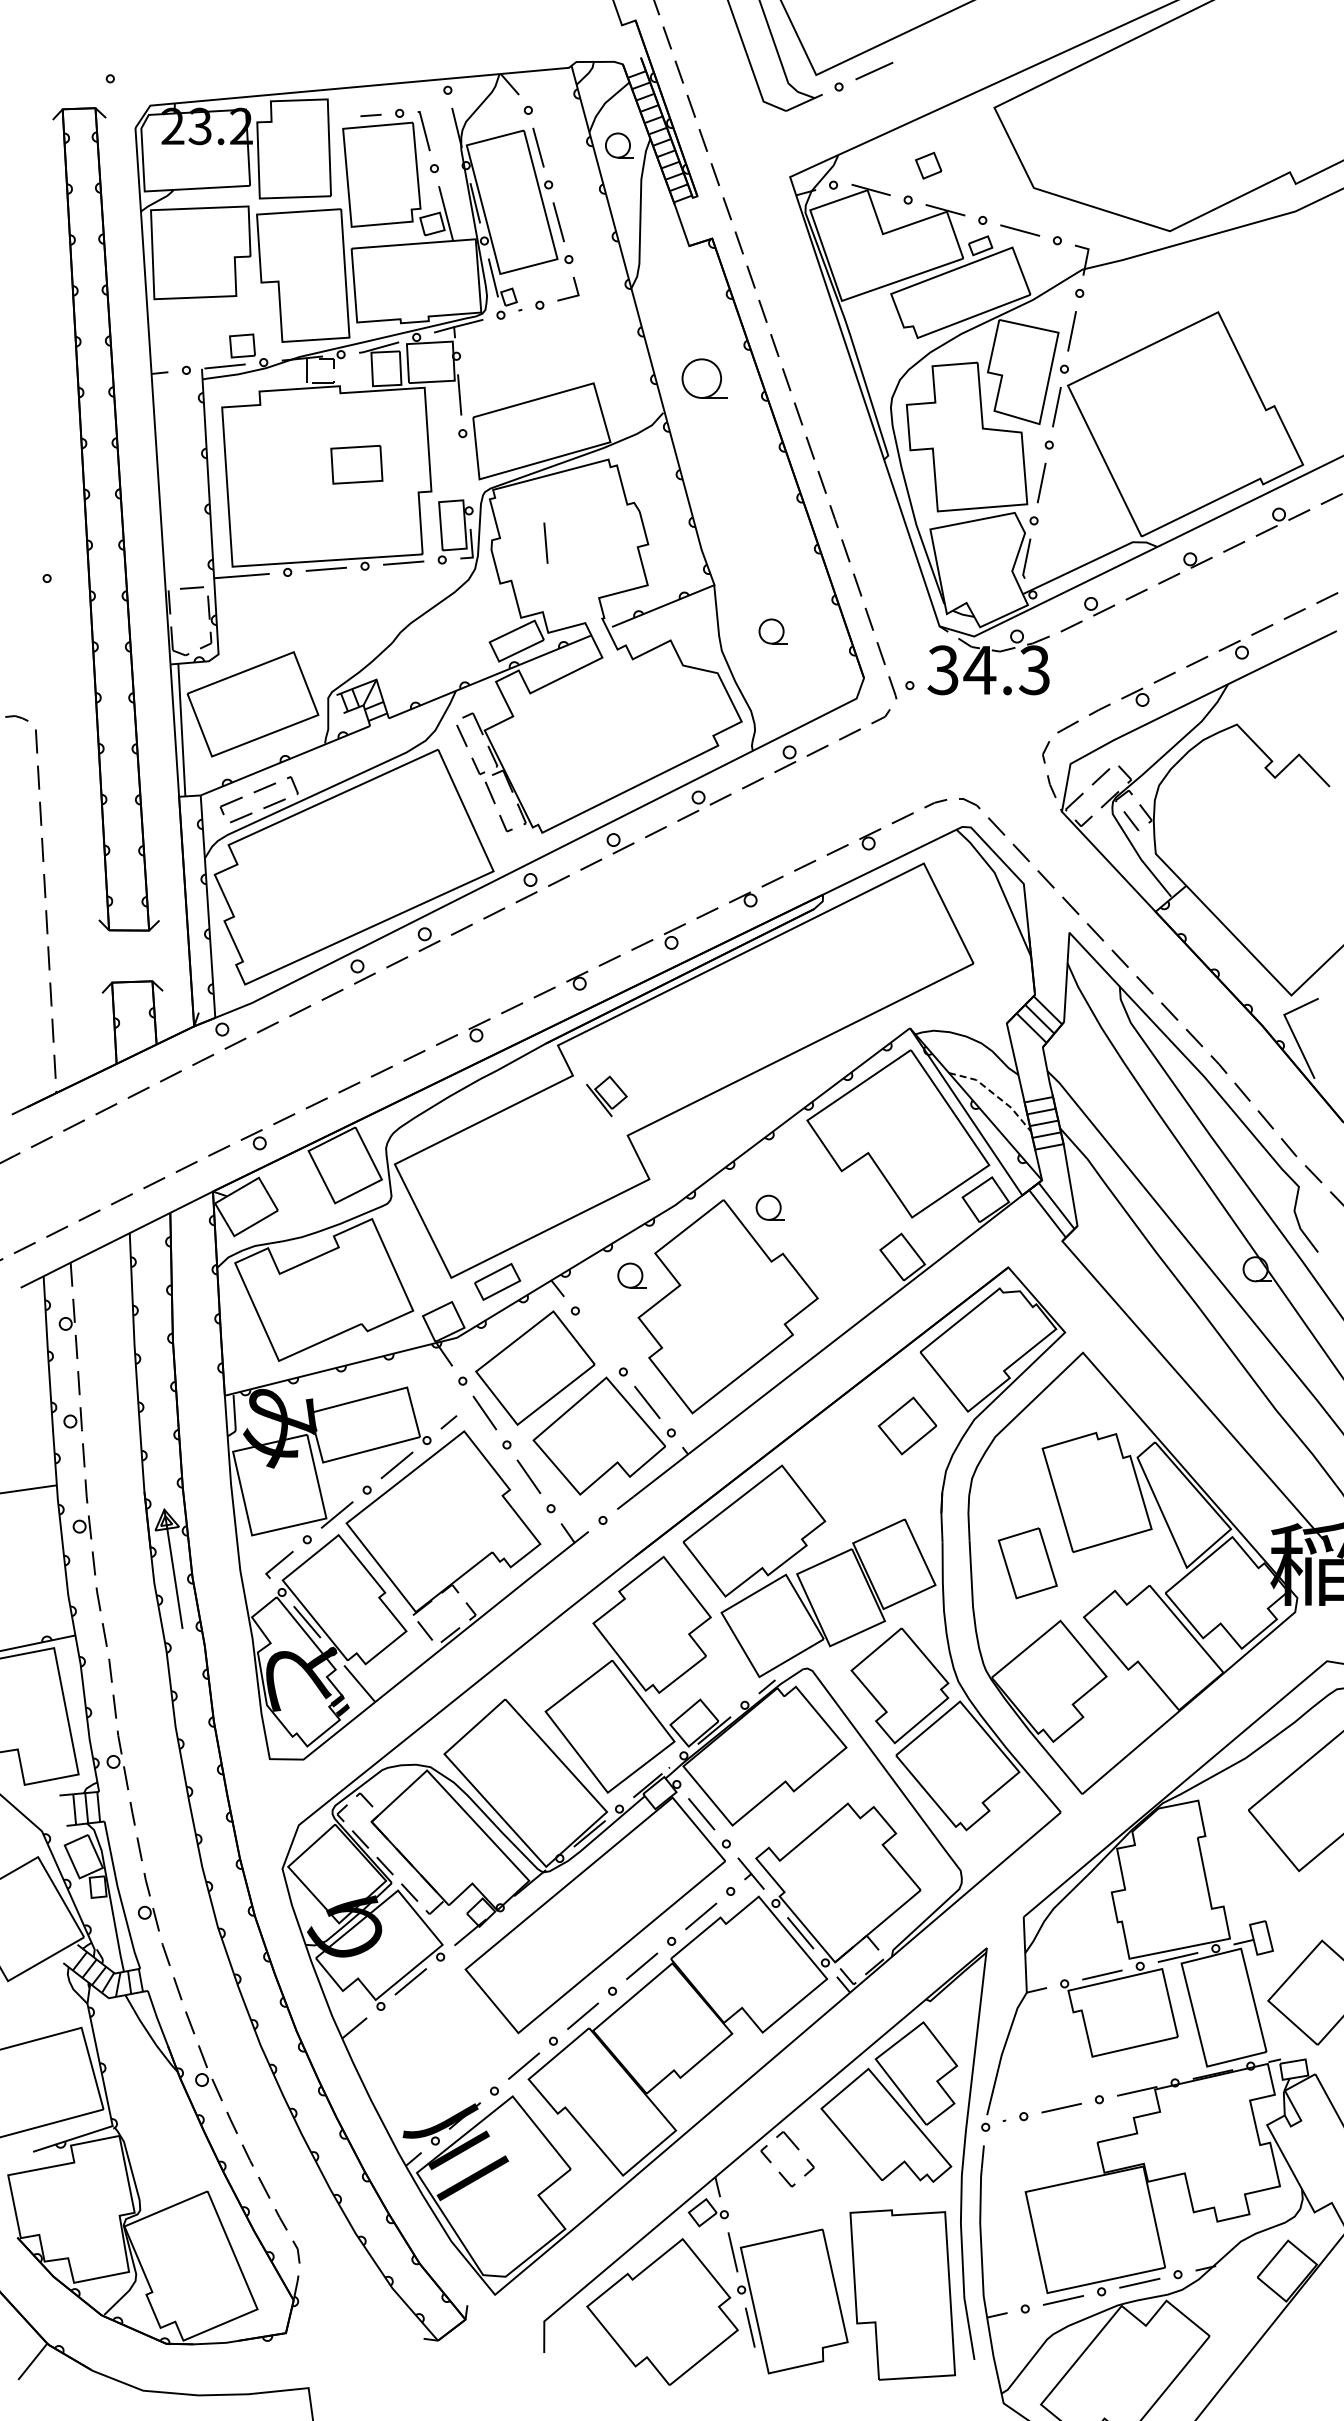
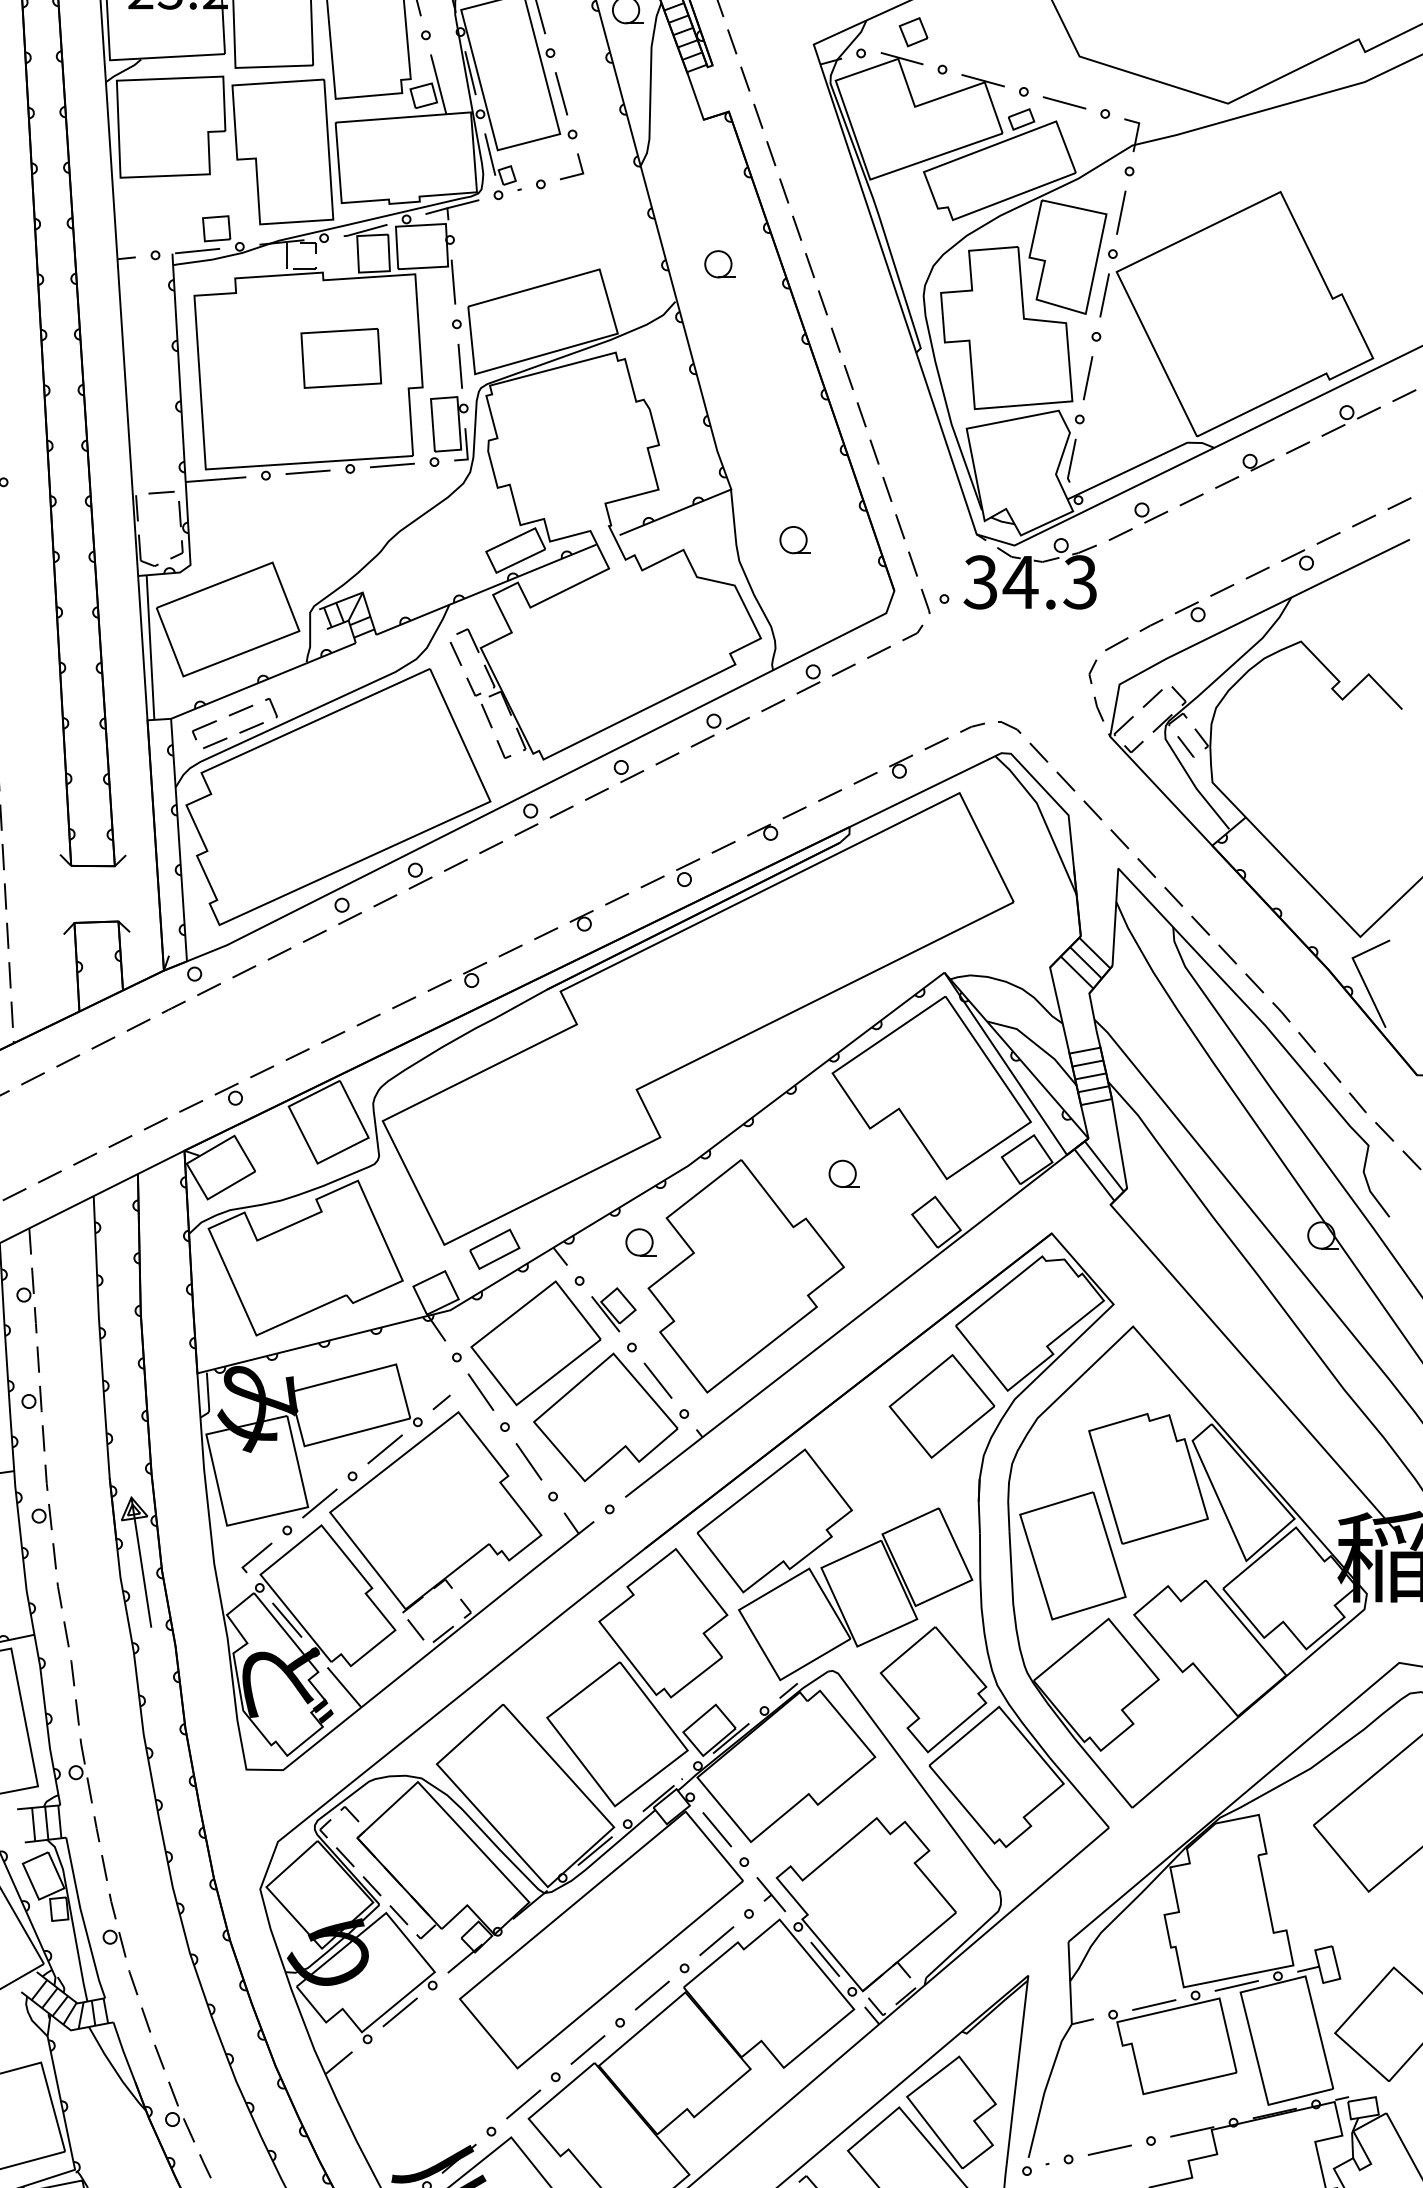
part: (928, 165) -> (913, 31), moved
part: (703, 378) -> (719, 264), size x0.62
part: (356, 464) -> (340, 357), size x1.43
line: (545, 542) -> (459, 365), moved
line: (994, 1094) -> (1036, 1044), dashed -> solid
part: (606, 1096) -> (613, 1309), moved
part: (769, 1207) -> (843, 1173), moved
part: (907, 1425) -> (941, 1405), size x1.67
part: (1027, 1563) -> (1072, 1556), size x1.67

